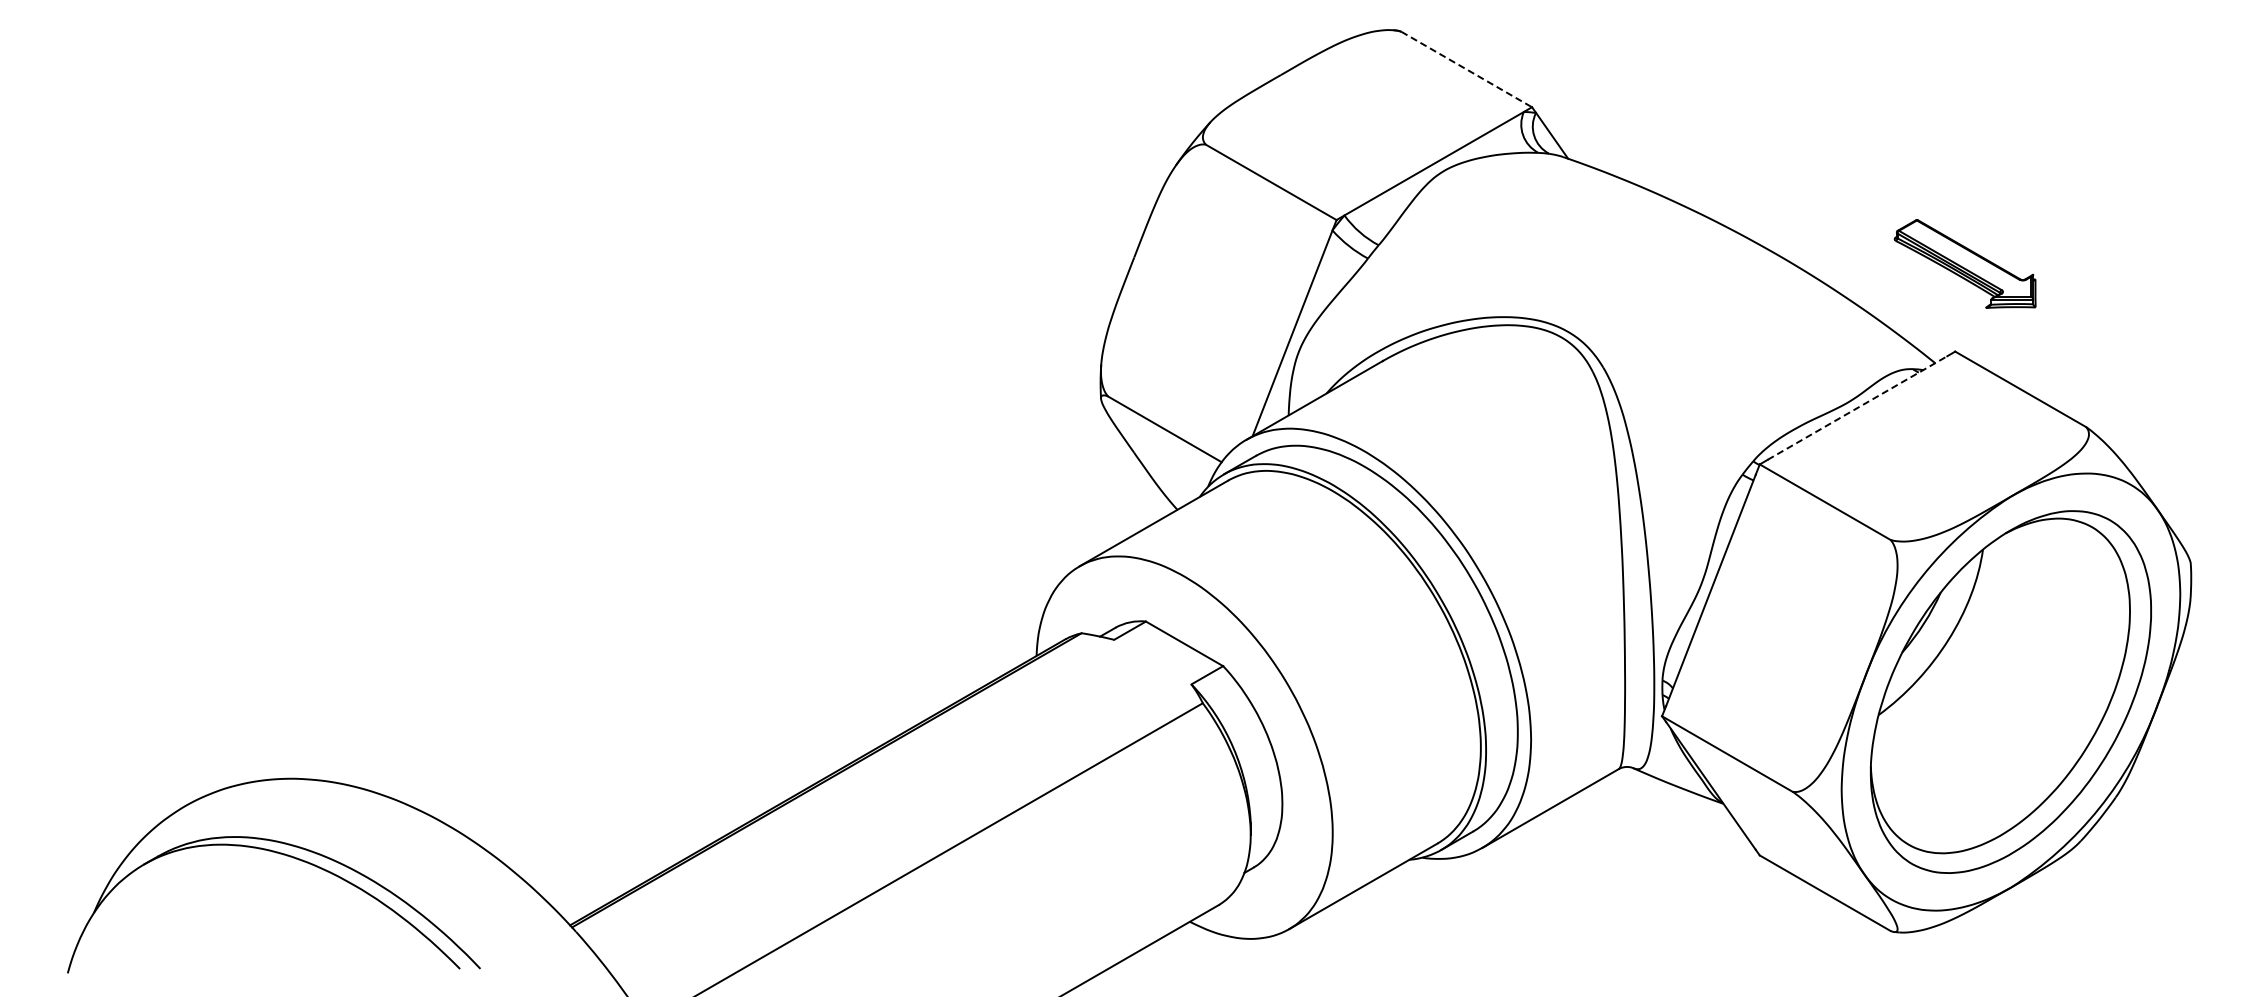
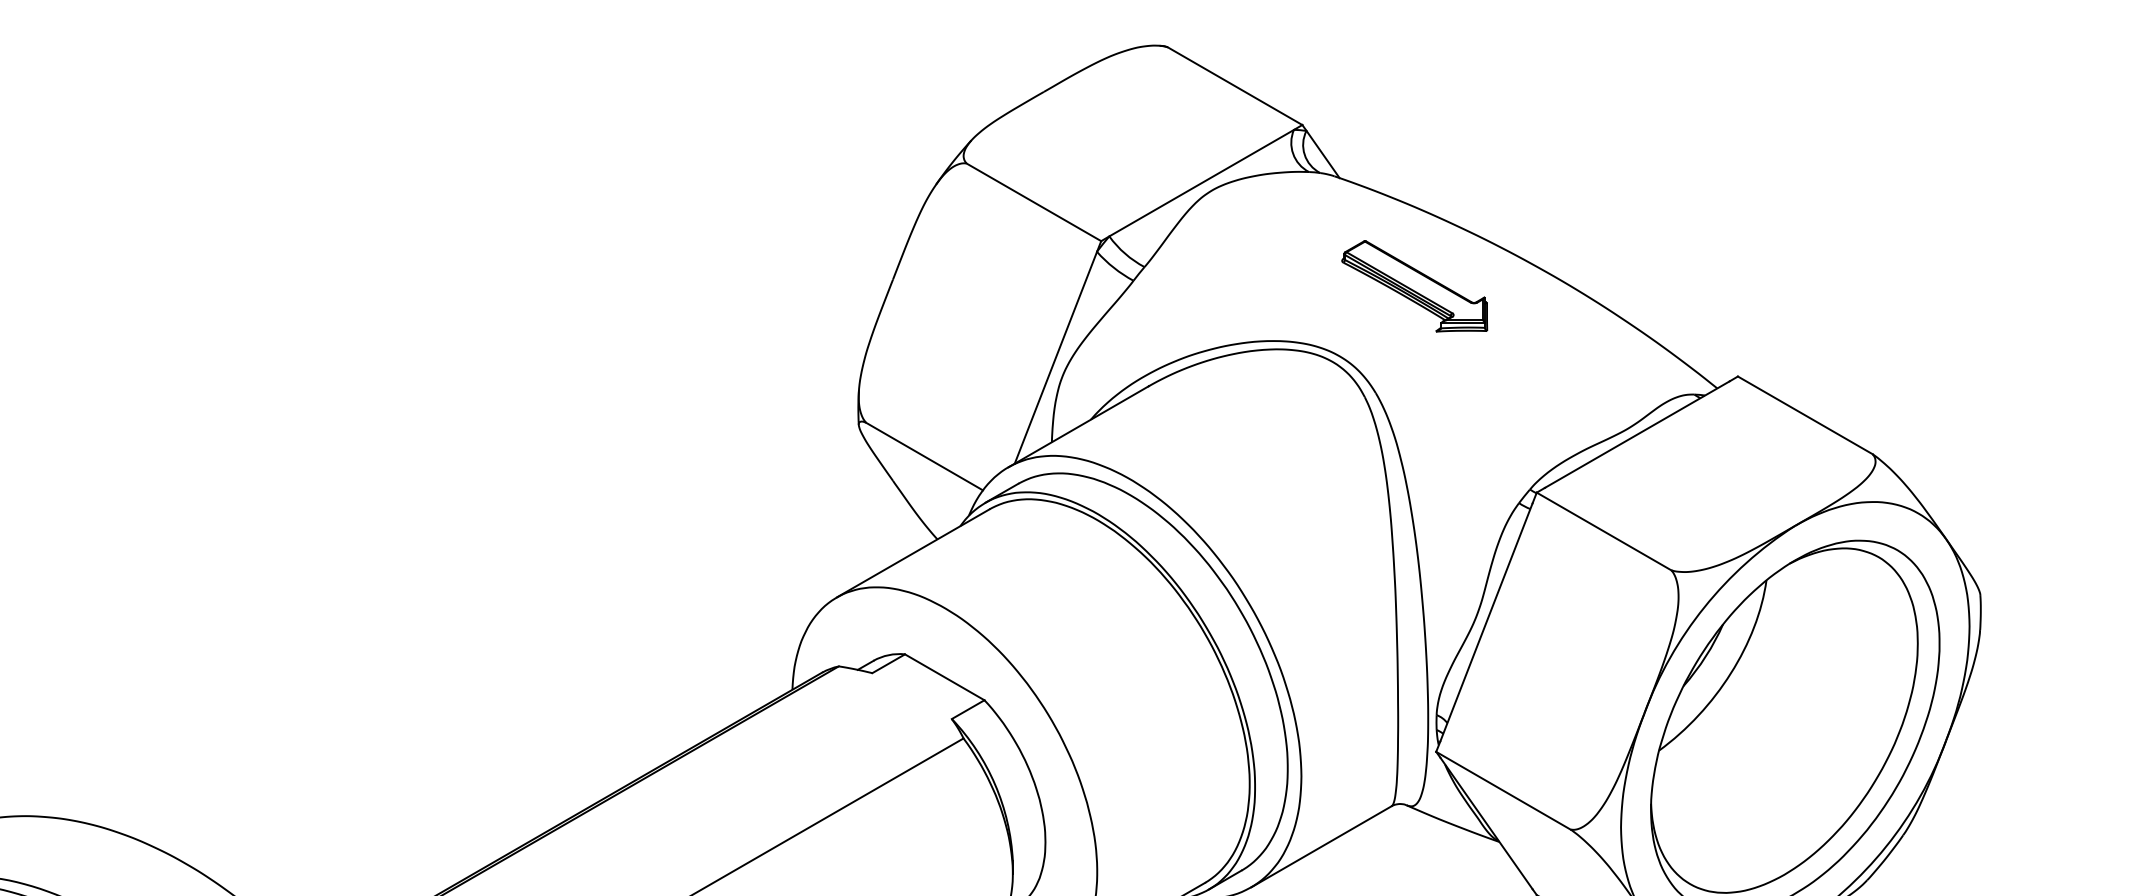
line: (1467, 69) -> (1235, 86), dashed -> solid
part: (1964, 263) -> (1414, 285), moved
line: (1857, 408) -> (1637, 435), dashed -> solid

